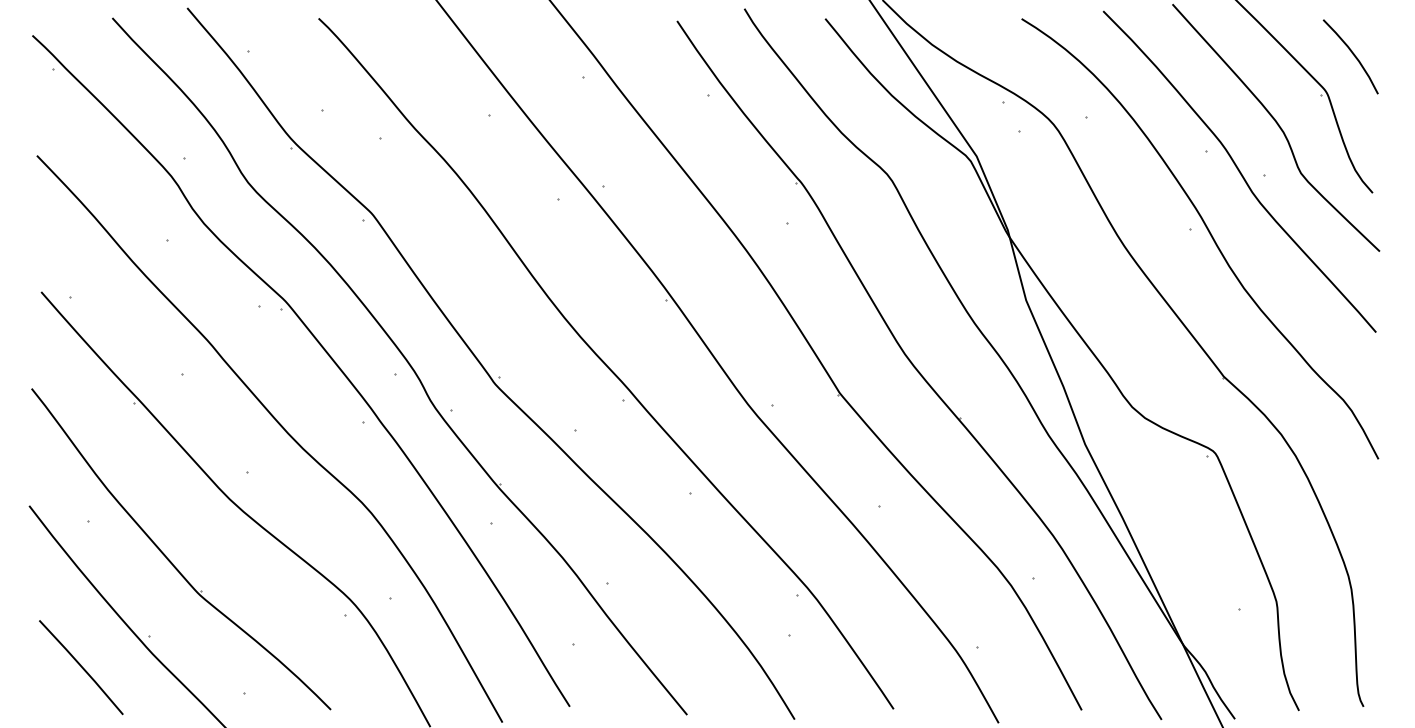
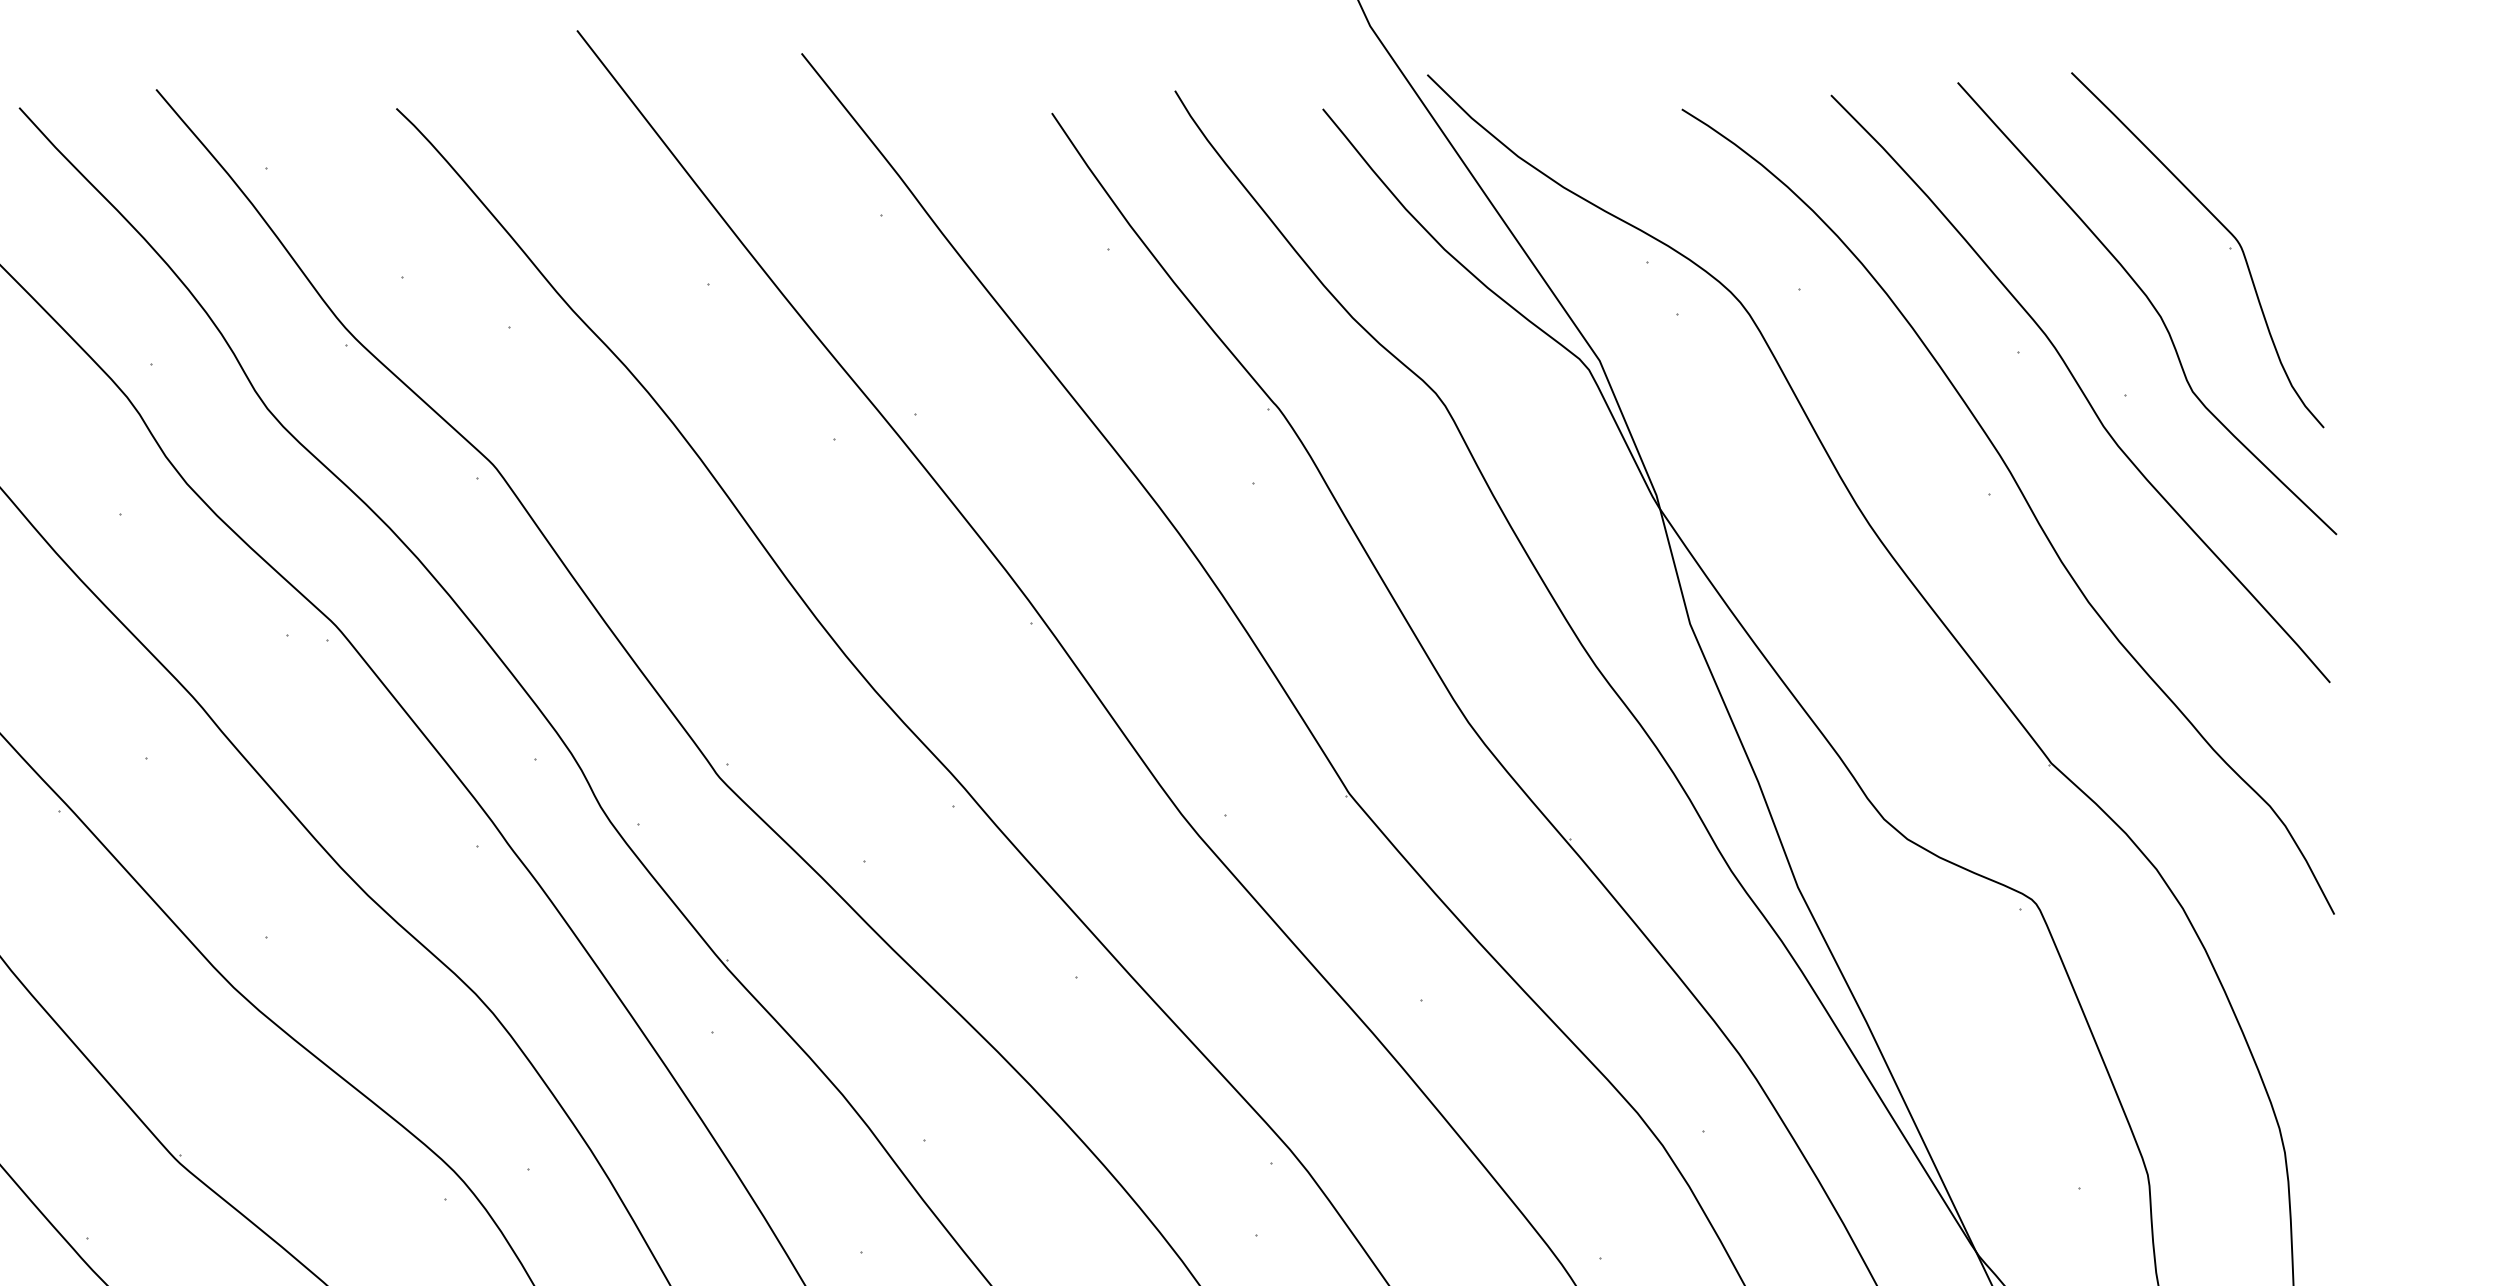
curve: (1352, 54) -> (2286, 174), removed

